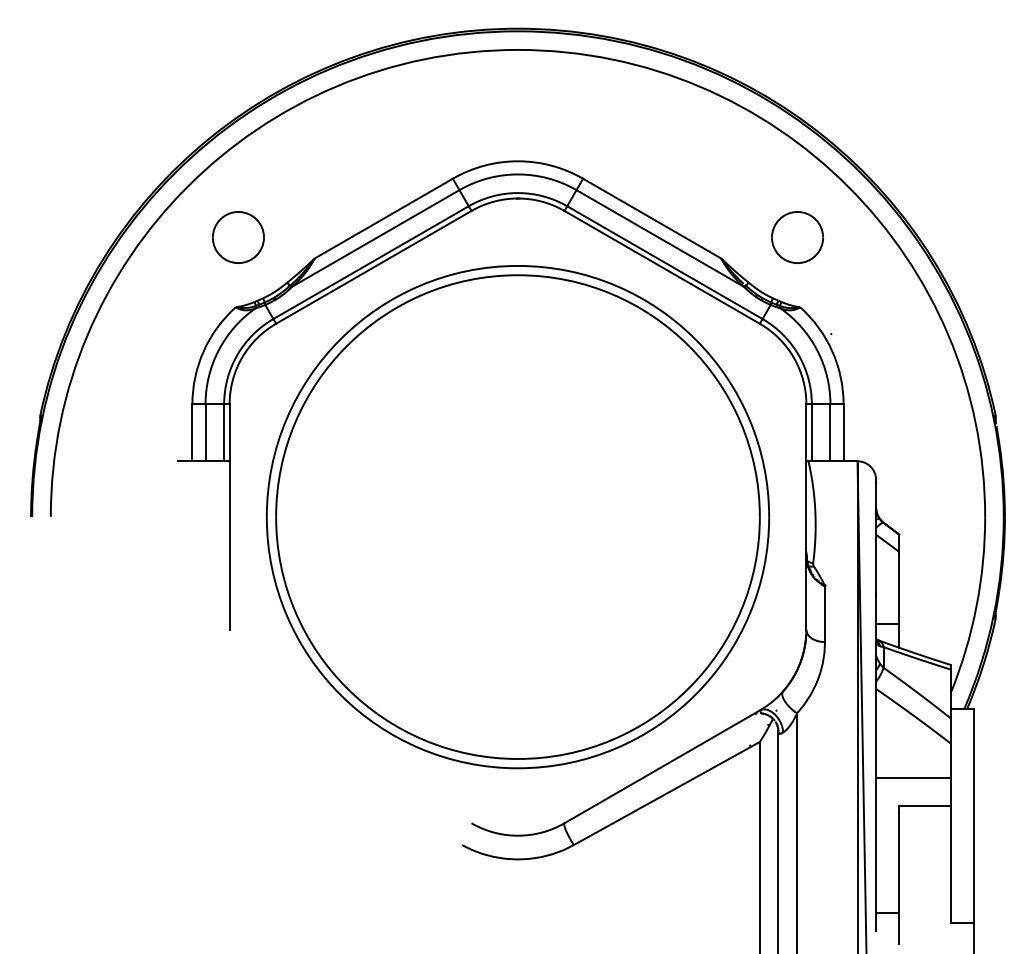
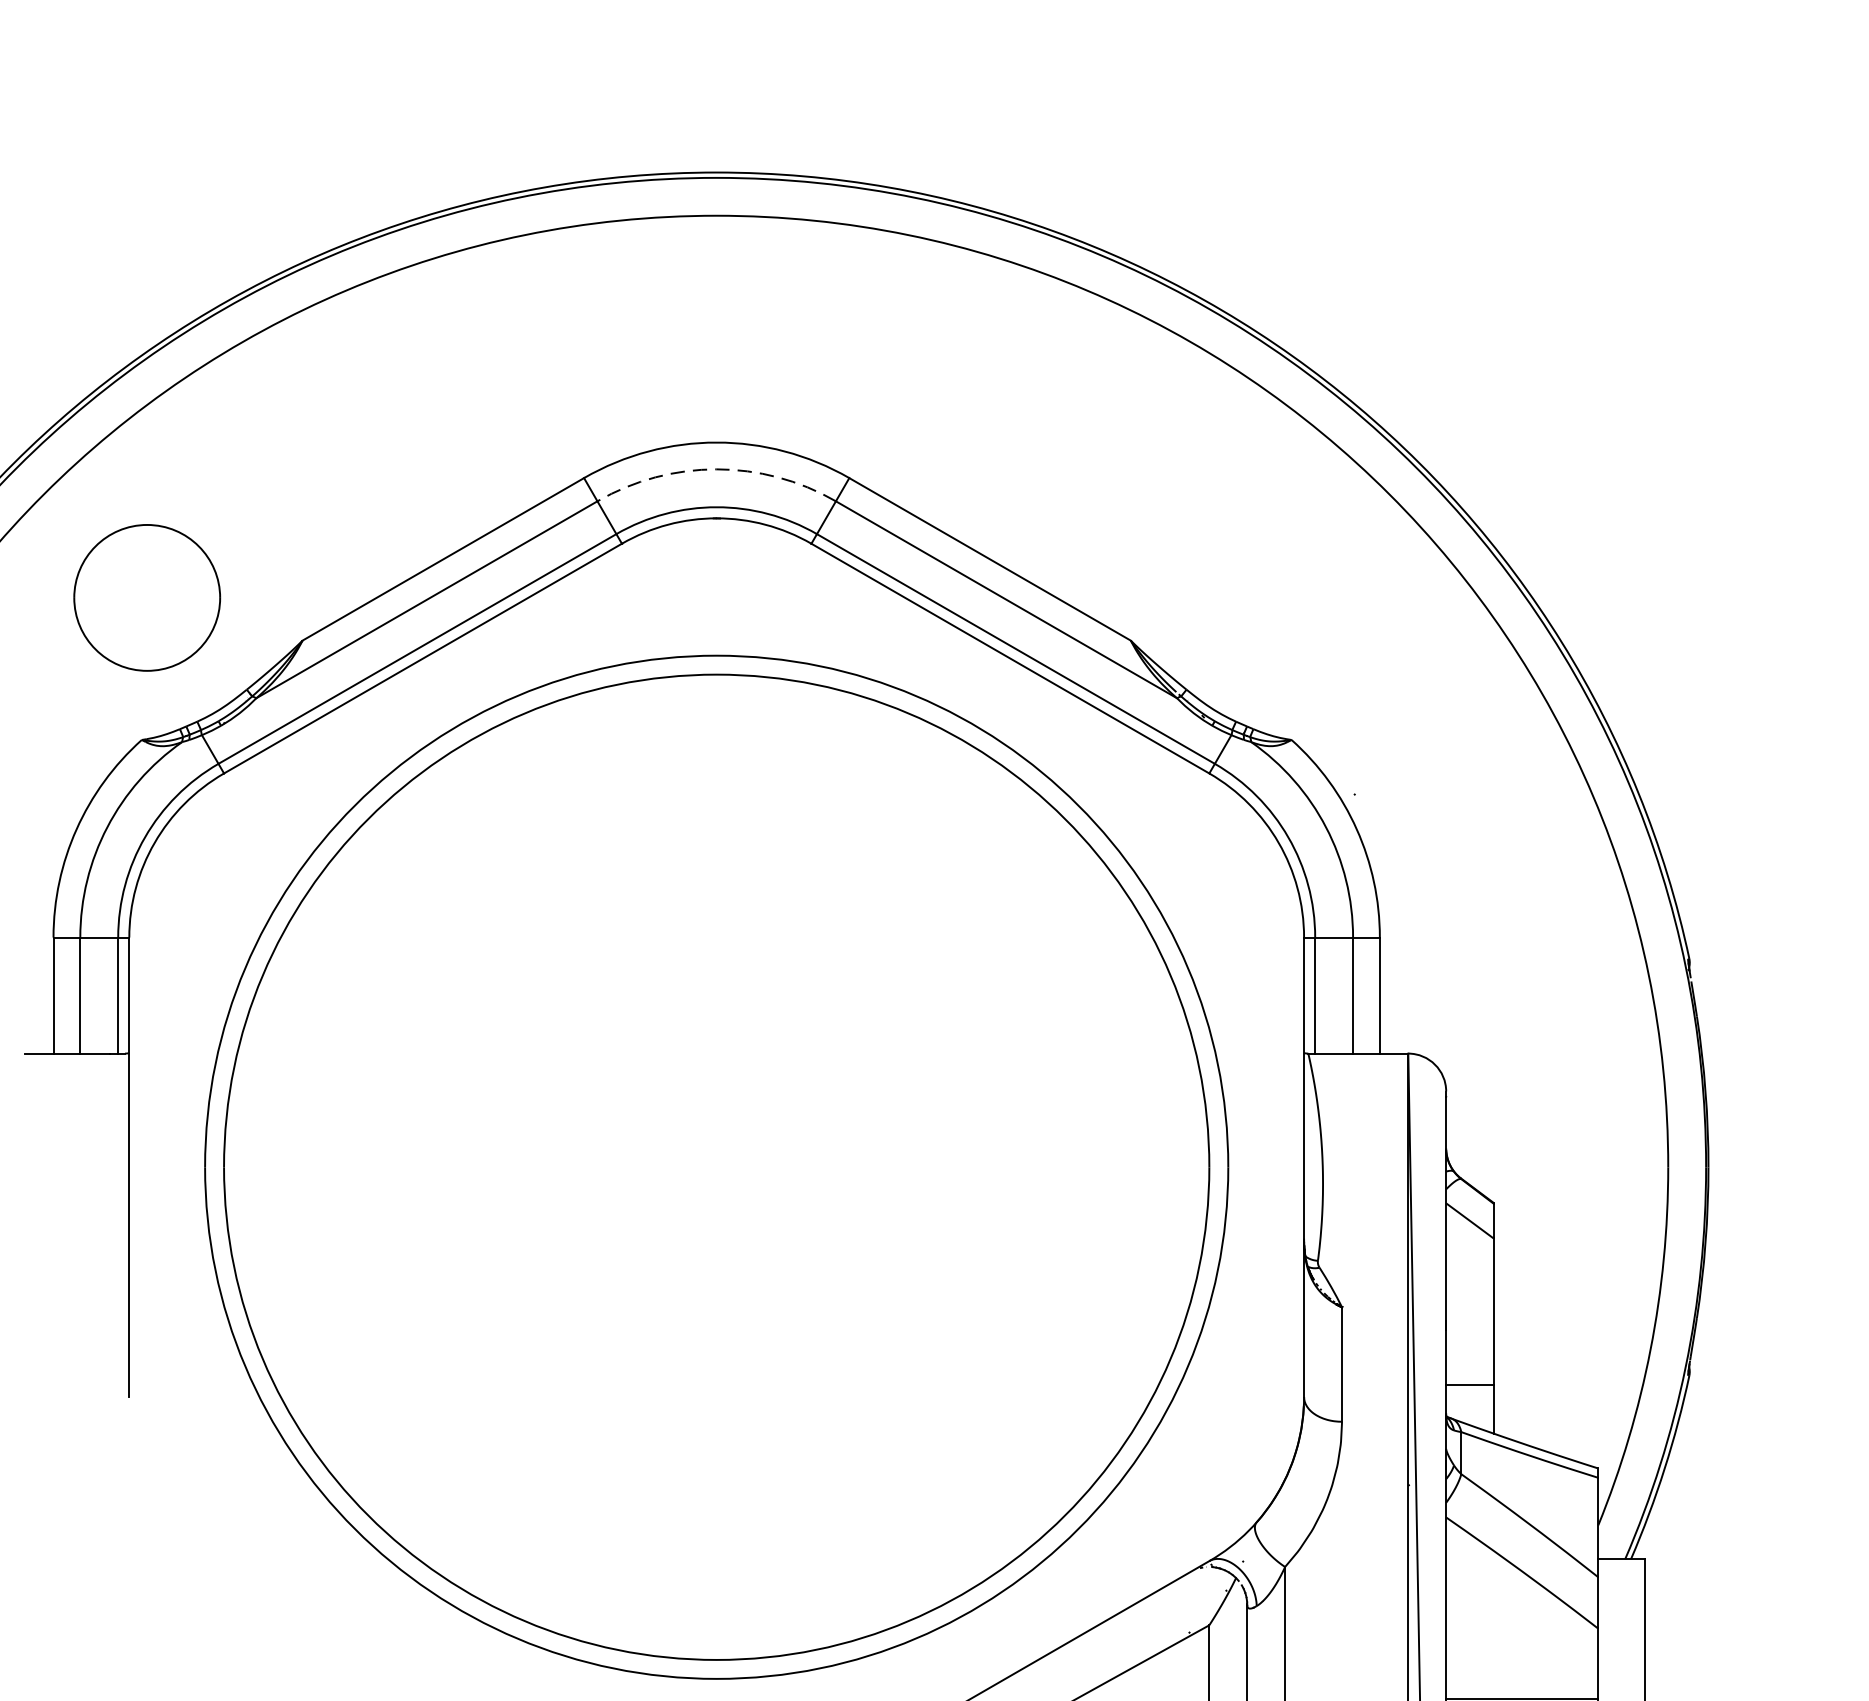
arc: (518, 174) -> (717, 469), solid -> dashed
part: (238, 237) -> (147, 597), size x1.4
part: (797, 237) -> (1285, 597), removed

